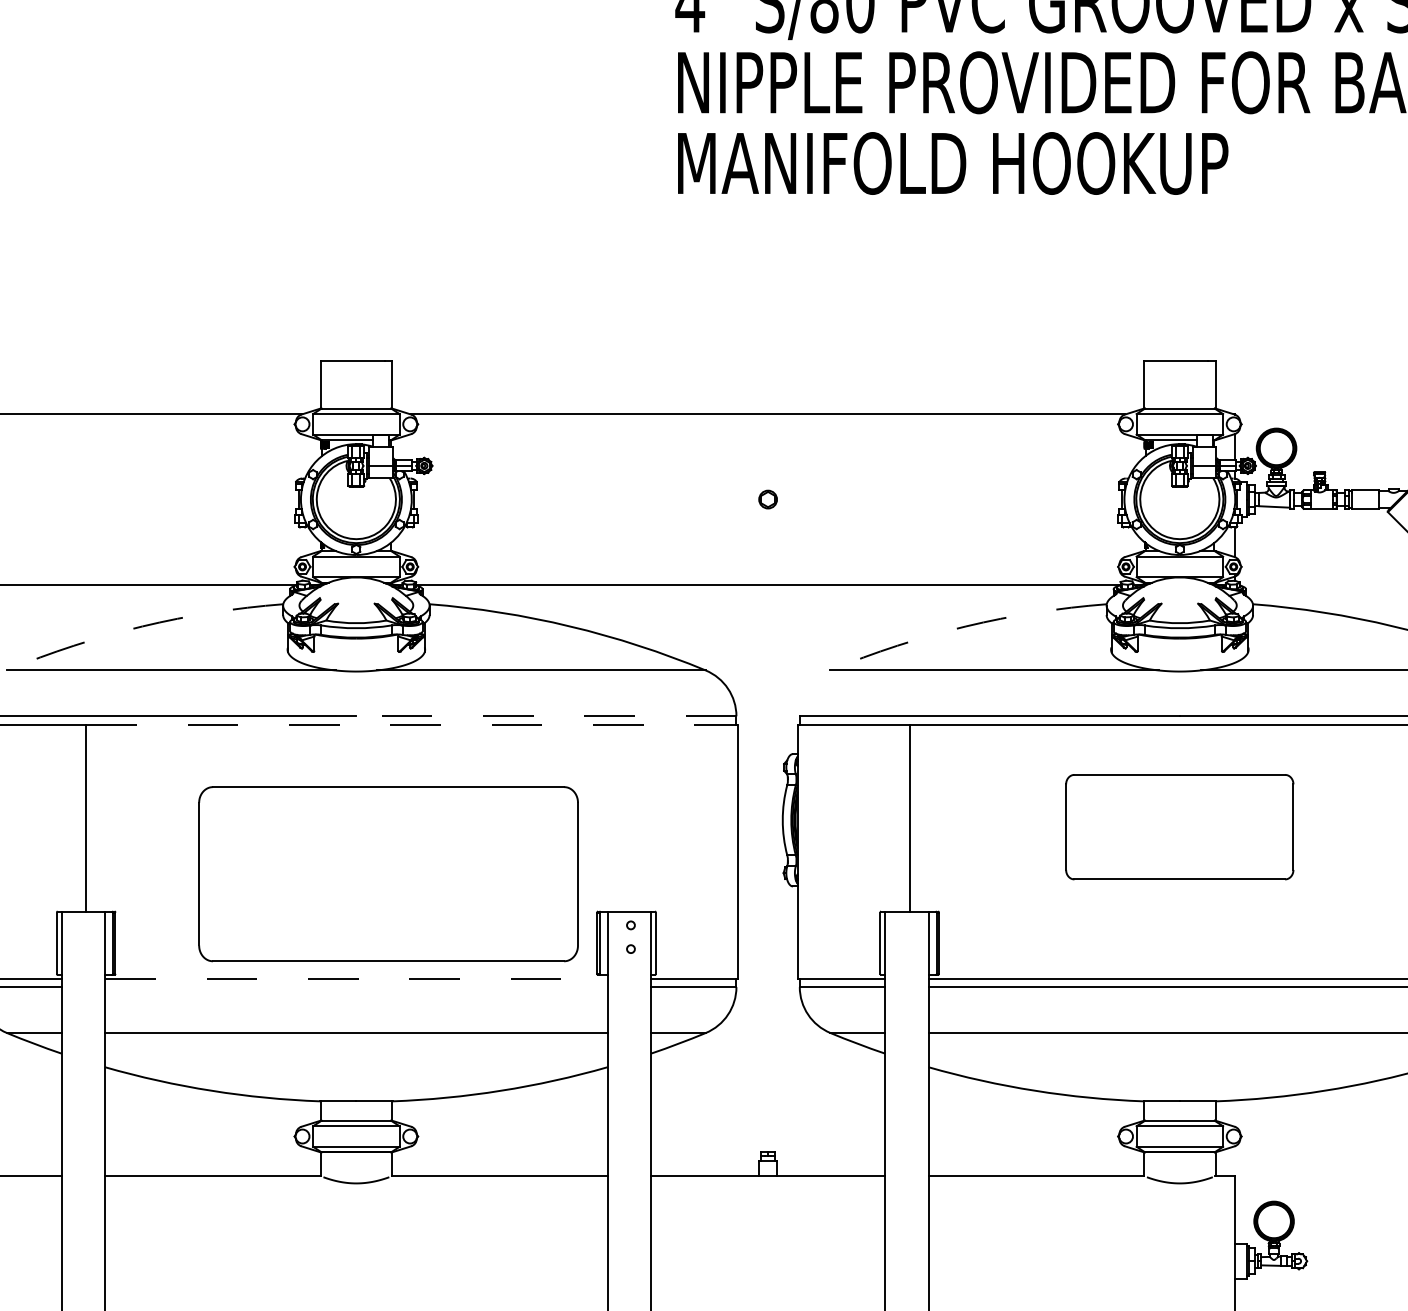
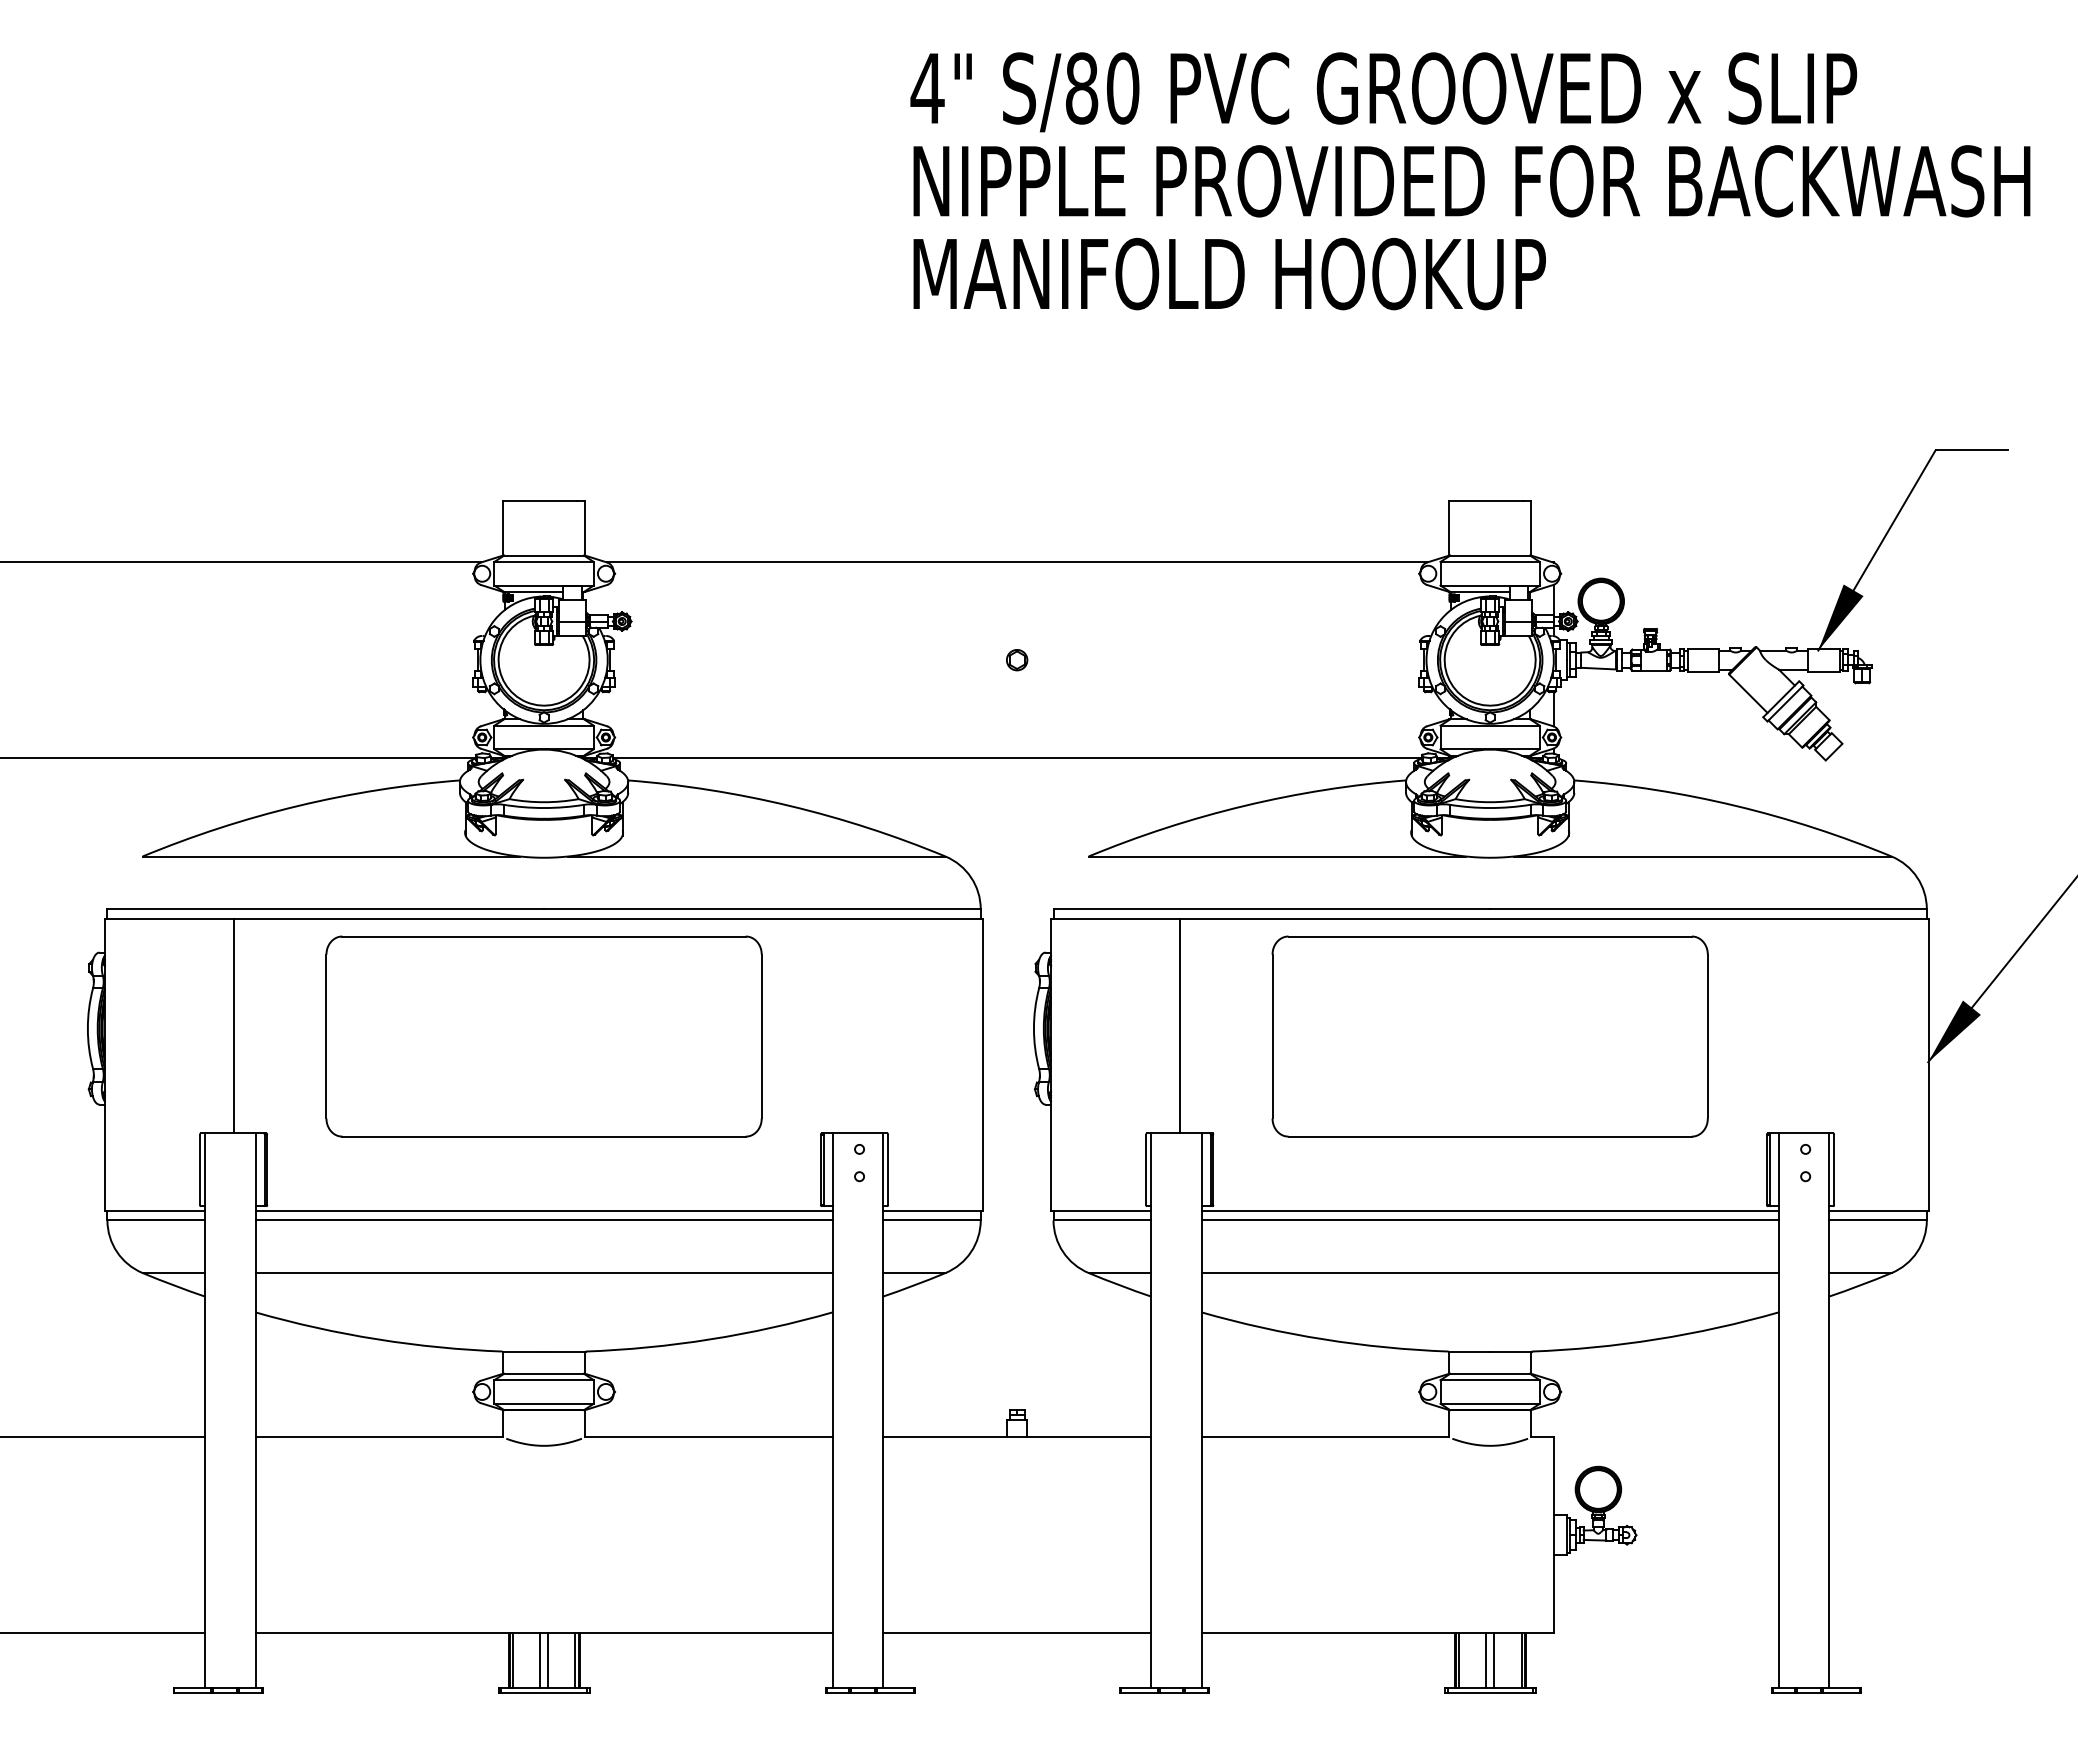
arc: (142, 626) -> (298, 805), dashed -> solid
arc: (966, 626) -> (1244, 805), dashed -> solid
line: (545, 716) -> (761, 909), dashed -> solid
line: (412, 725) -> (608, 919), dashed -> solid
part: (1179, 827) -> (1489, 1036), size x1.67
part: (388, 874) -> (543, 1036), moved
line: (356, 978) -> (544, 1210), dashed -> solid
line: (355, 987) -> (543, 1220), added

